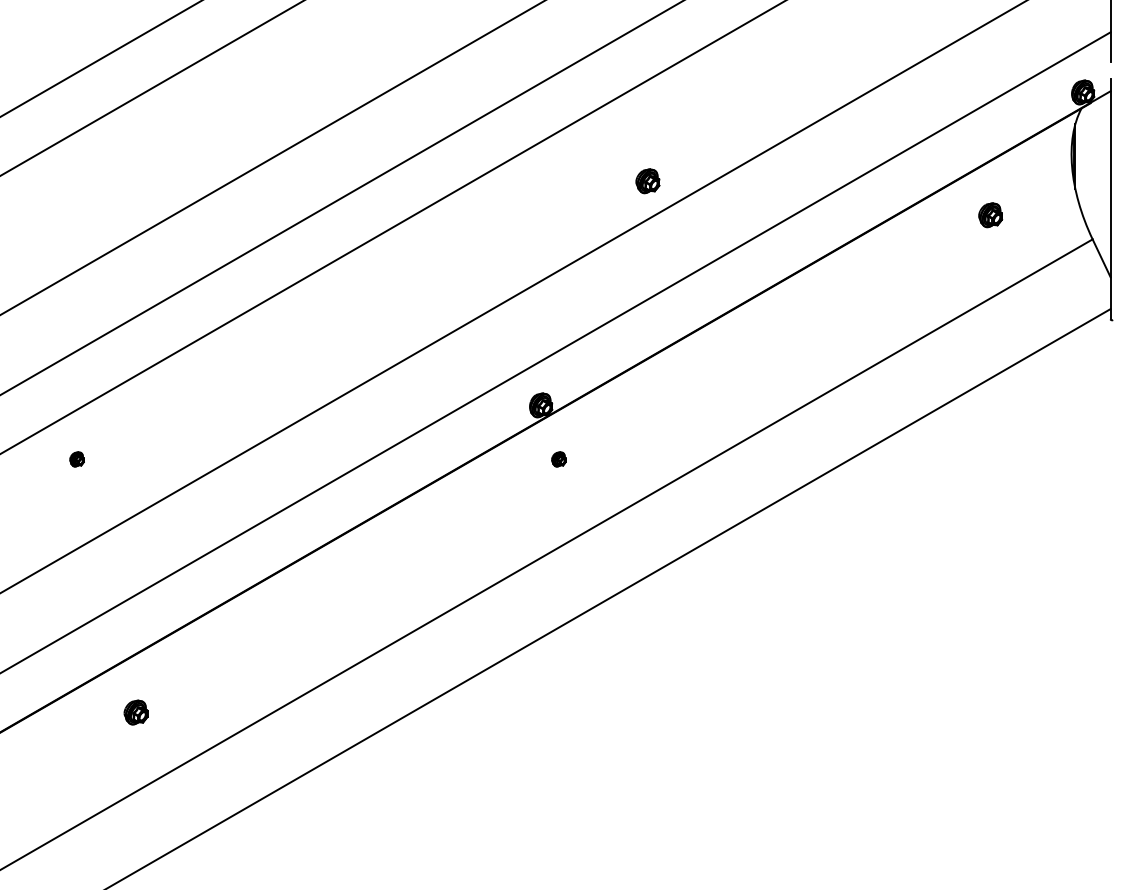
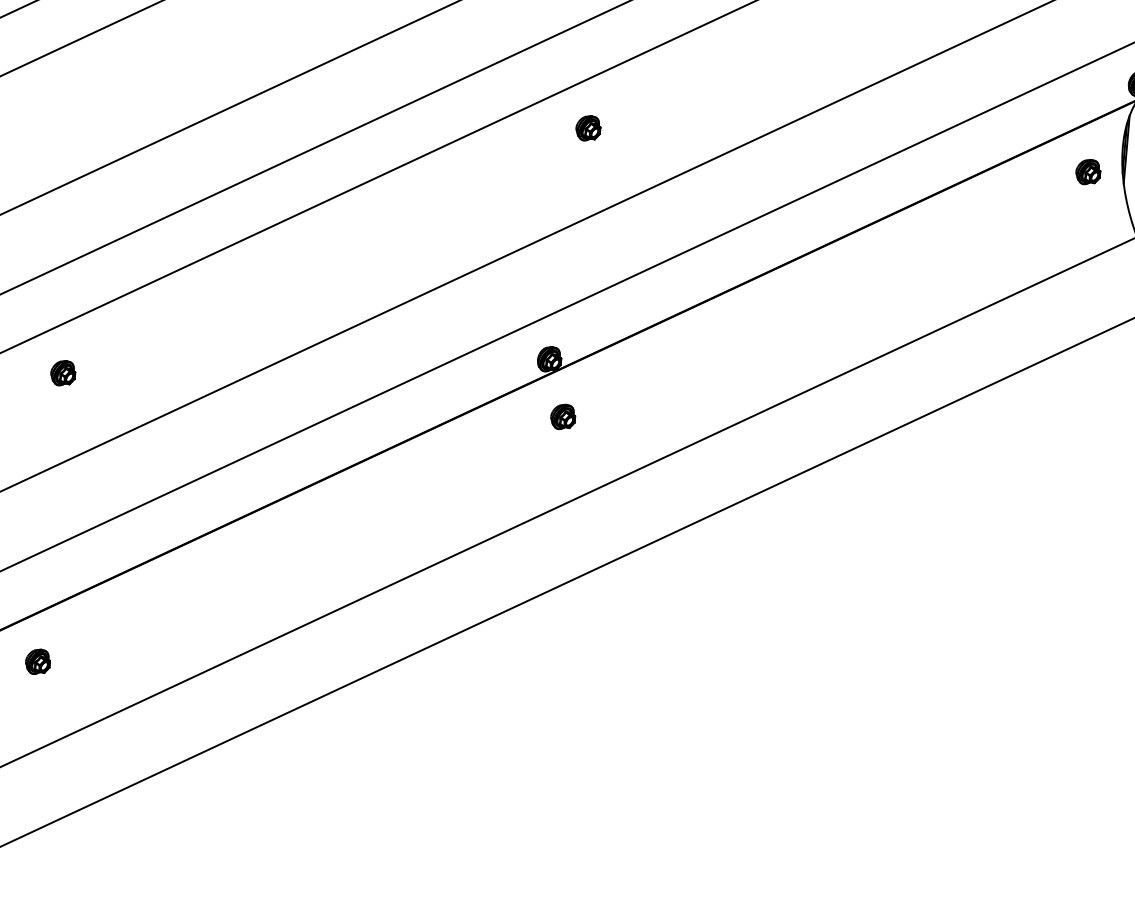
part: (647, 181) -> (588, 128), moved
part: (990, 215) -> (1088, 172), moved
part: (76, 459) -> (62, 373), size x1.67
part: (558, 459) -> (562, 417), size x1.67
part: (135, 712) -> (37, 661), moved

